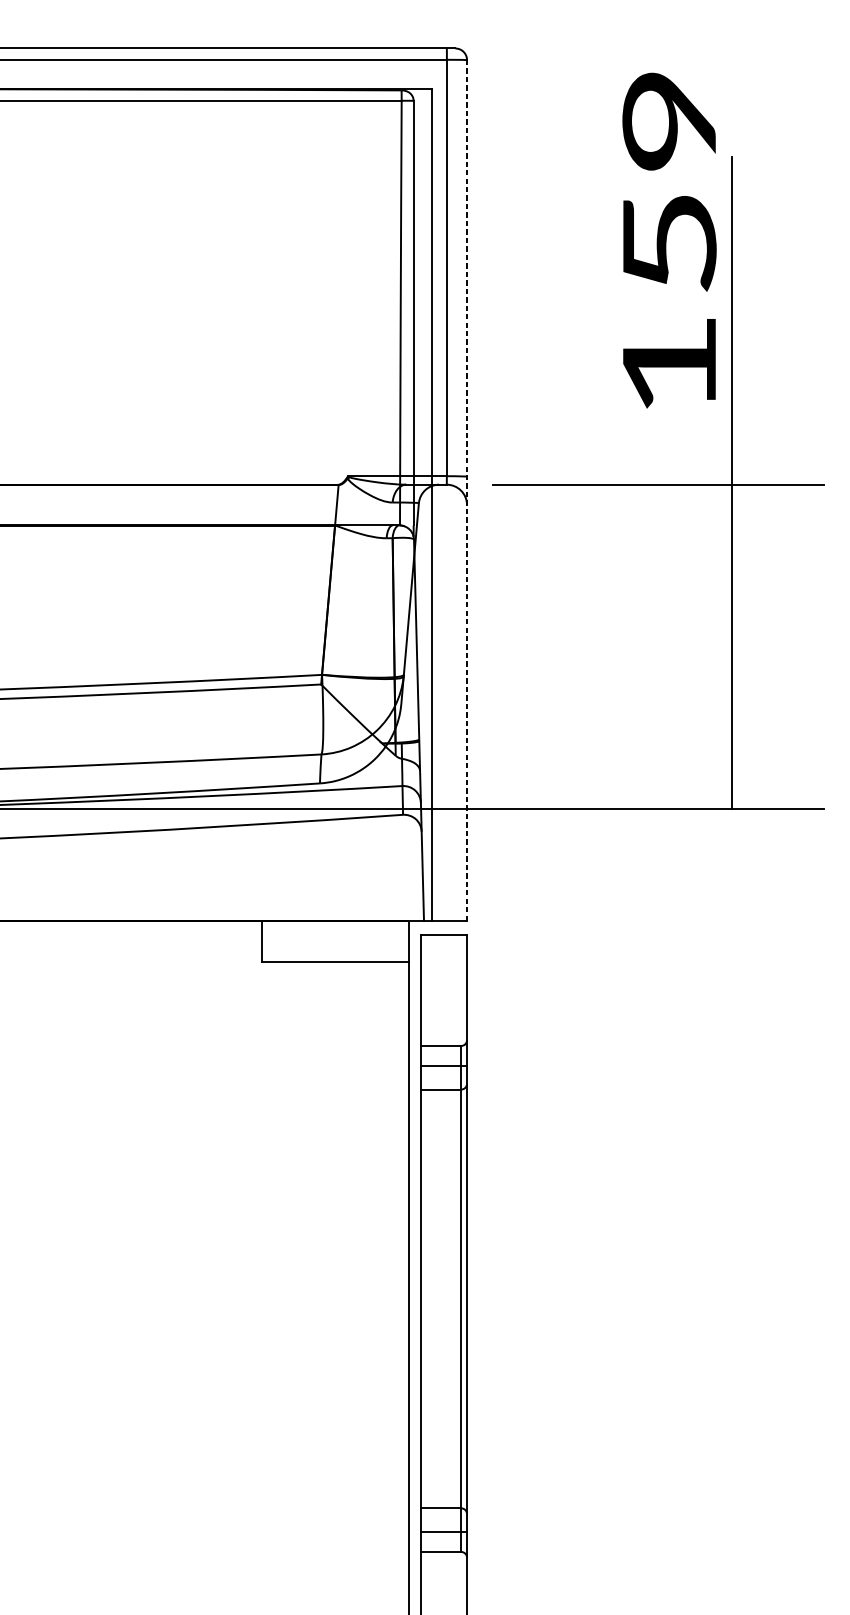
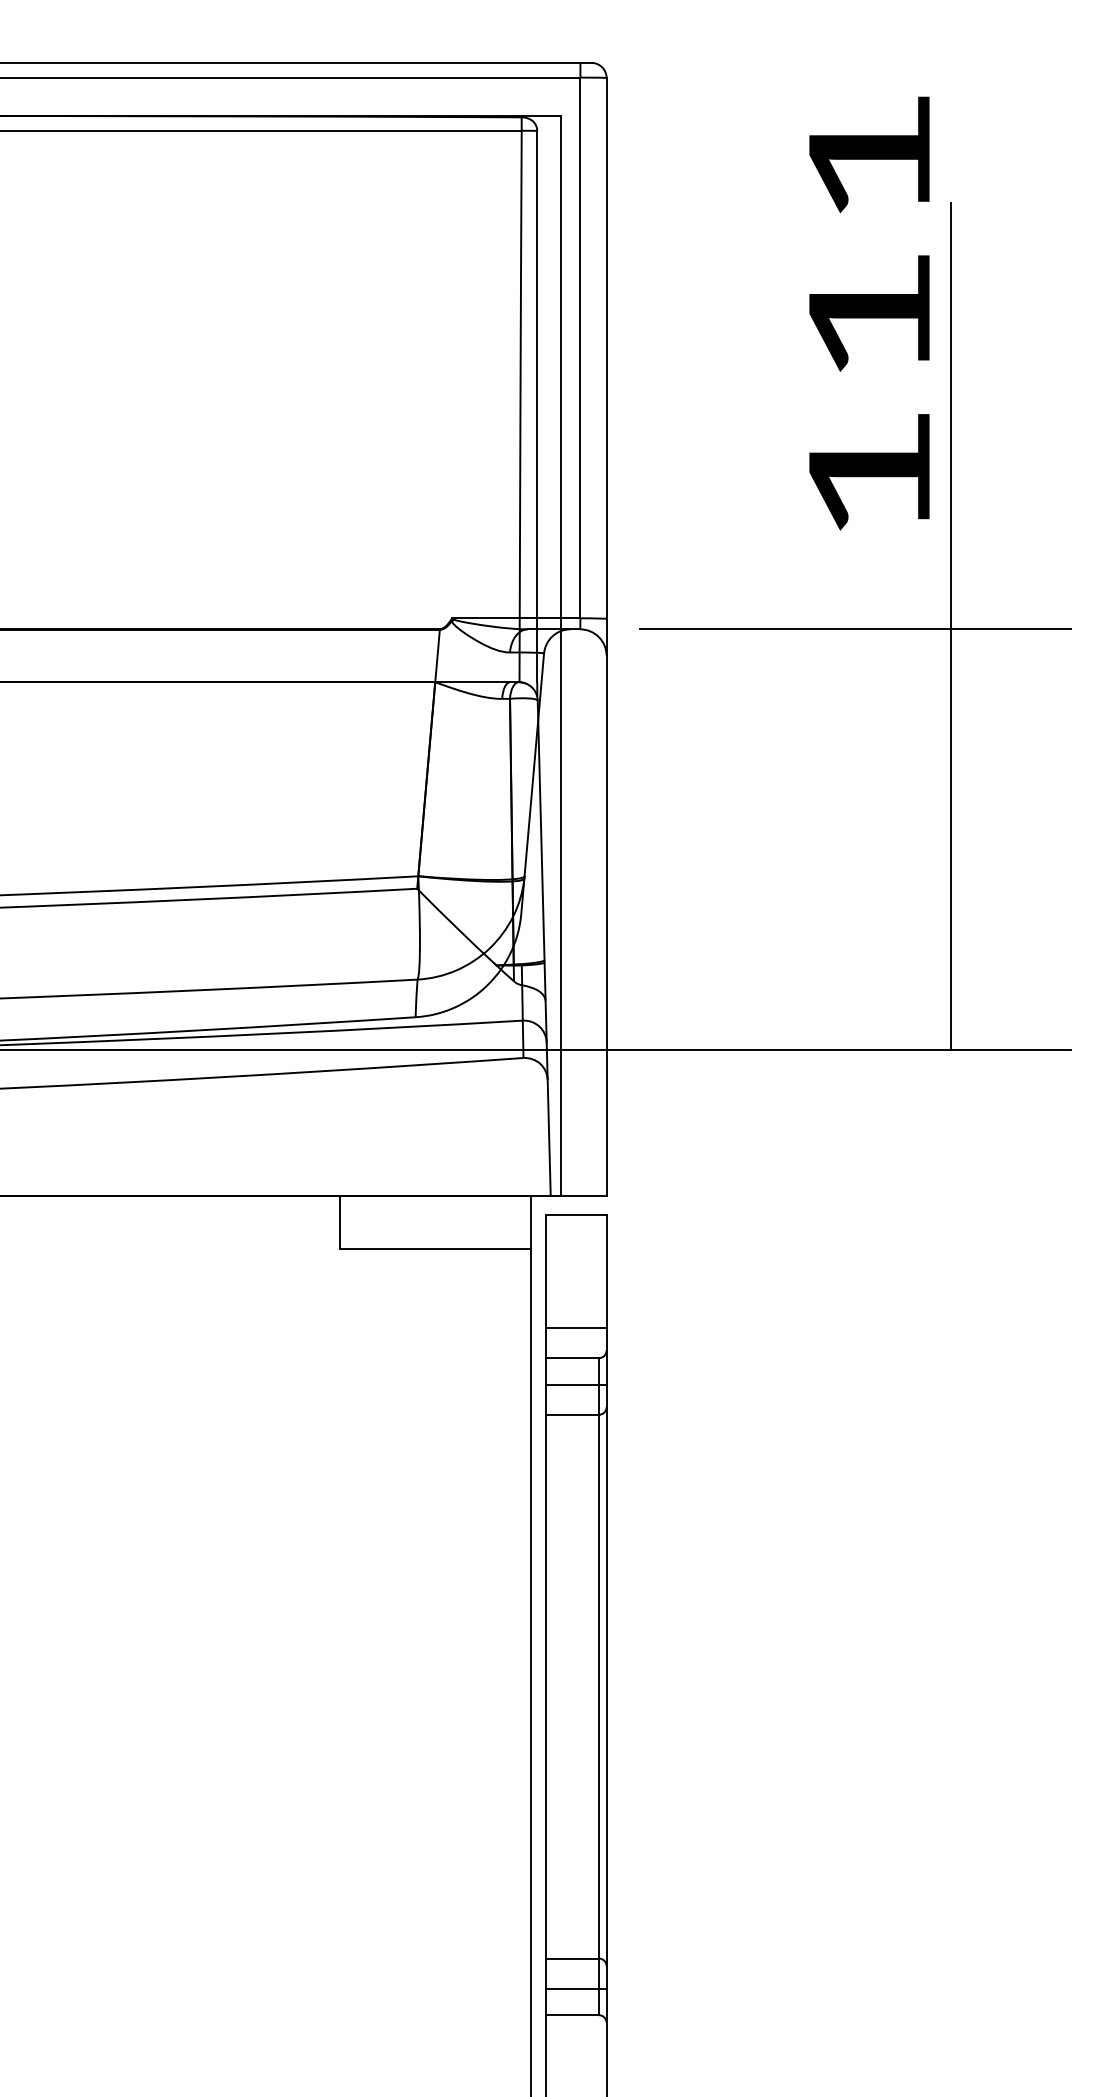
text: (669, 182) -> (869, 236), 159 -> 111
line: (466, 490) -> (606, 636), dashed -> solid
line: (443, 1022) -> (576, 1327), added

